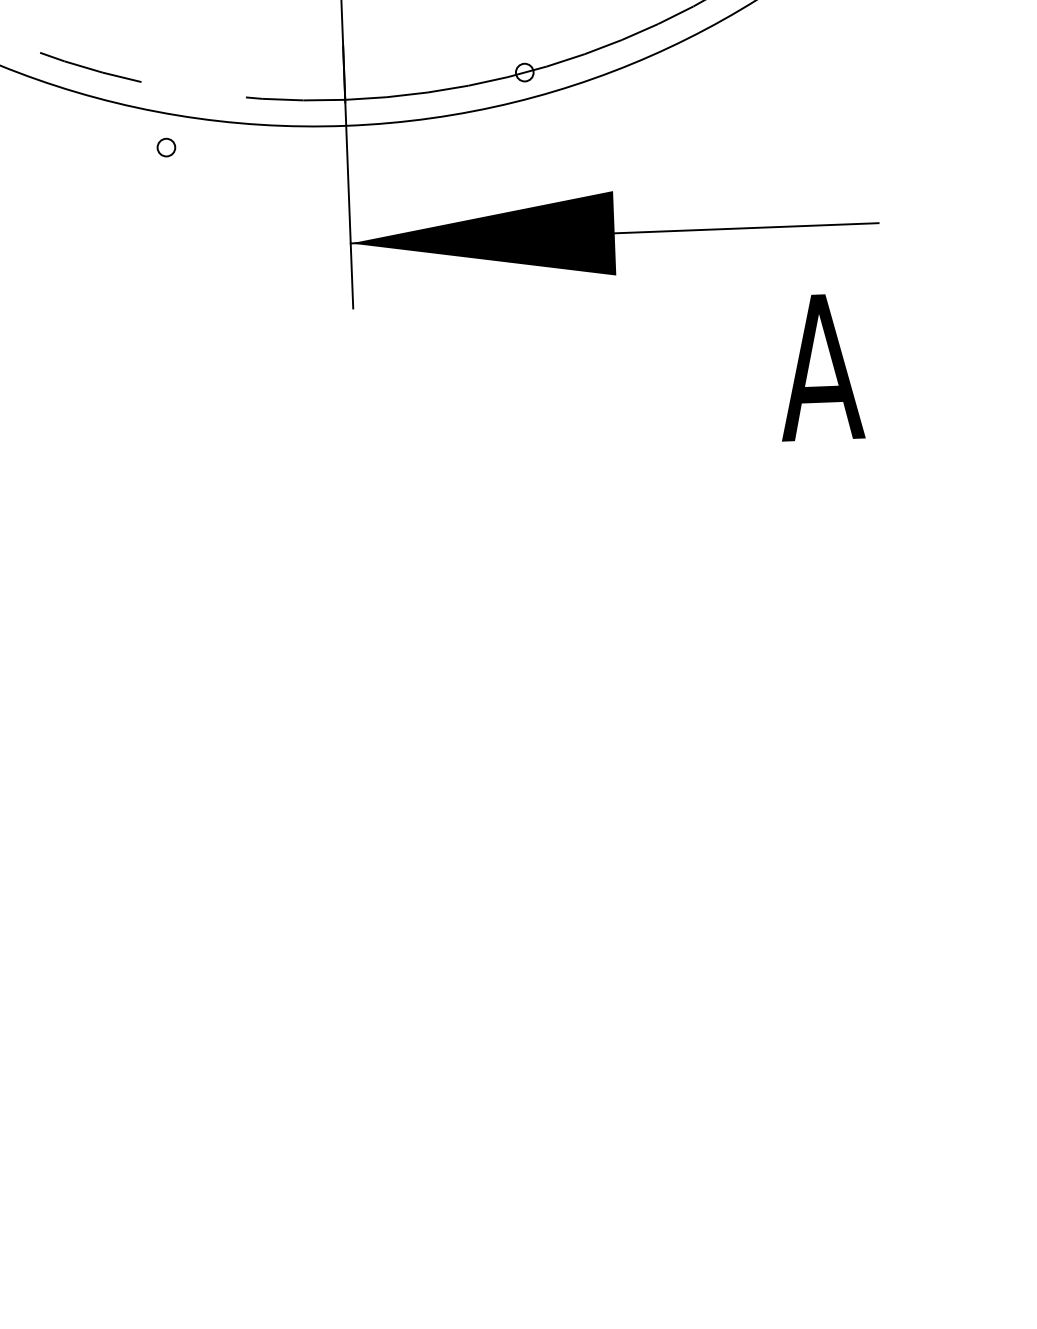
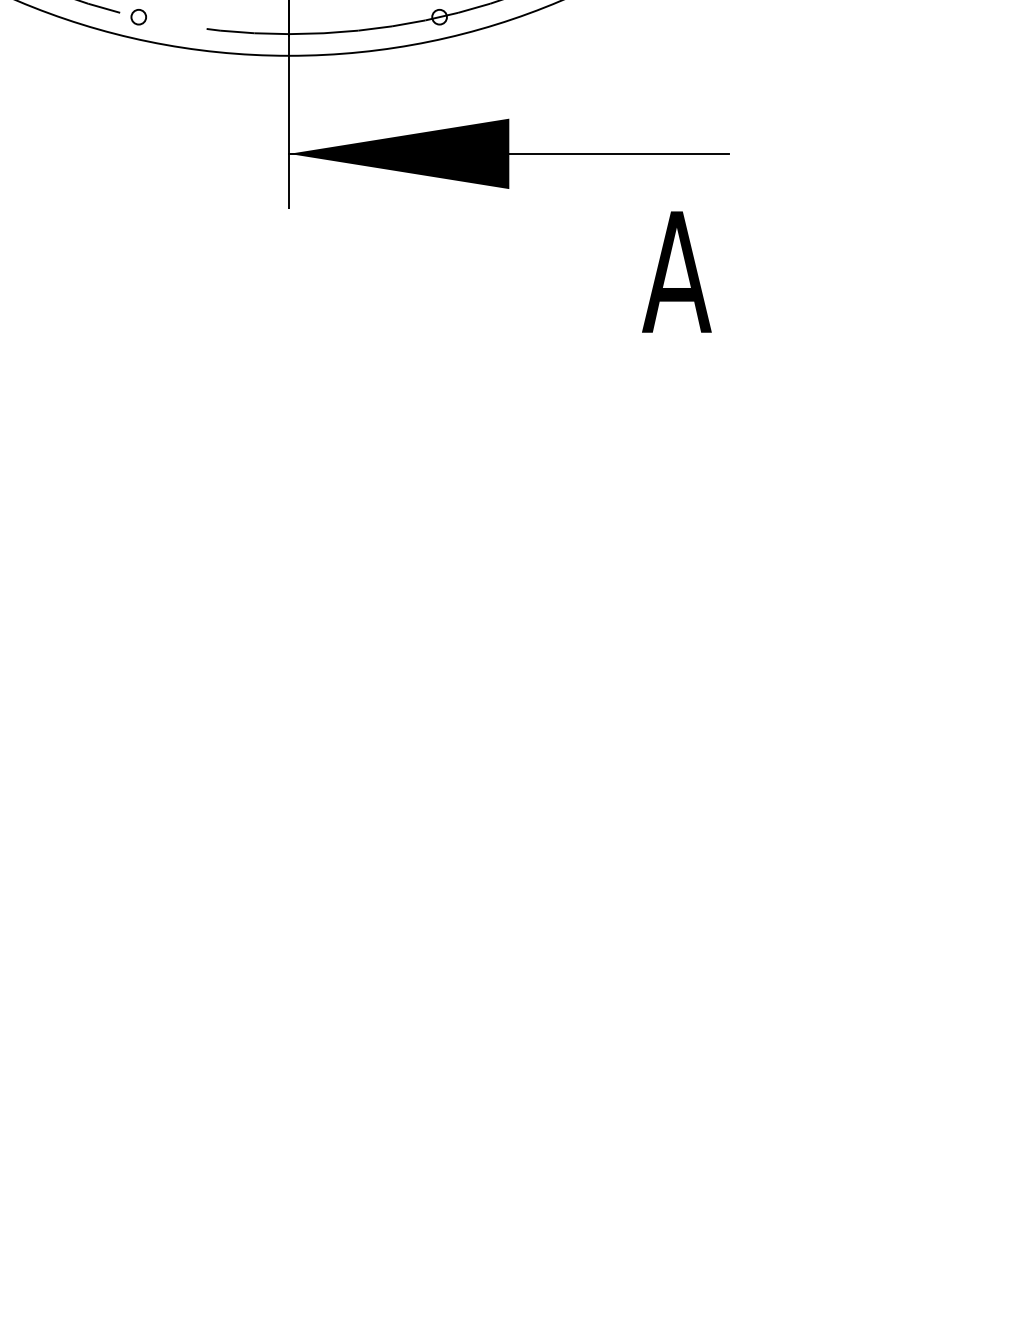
circle: (166, 147) -> (138, 17), moved

